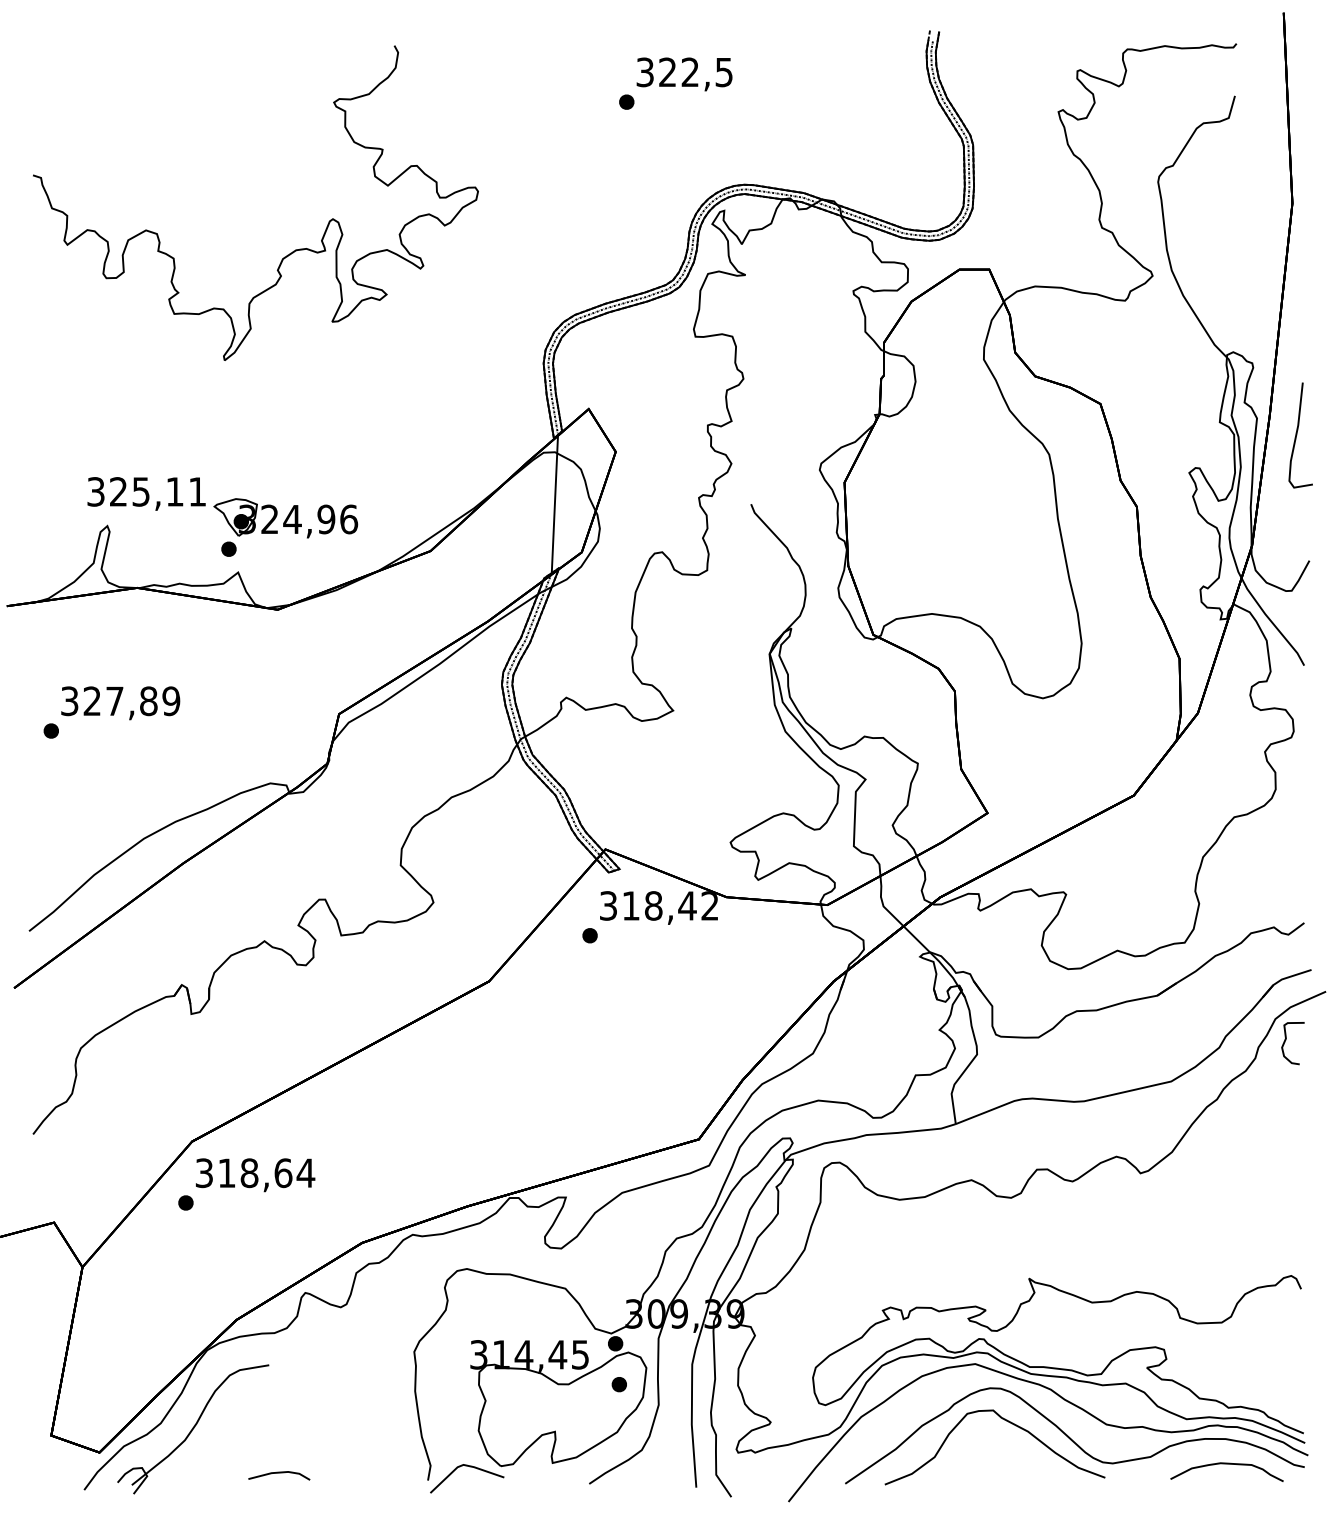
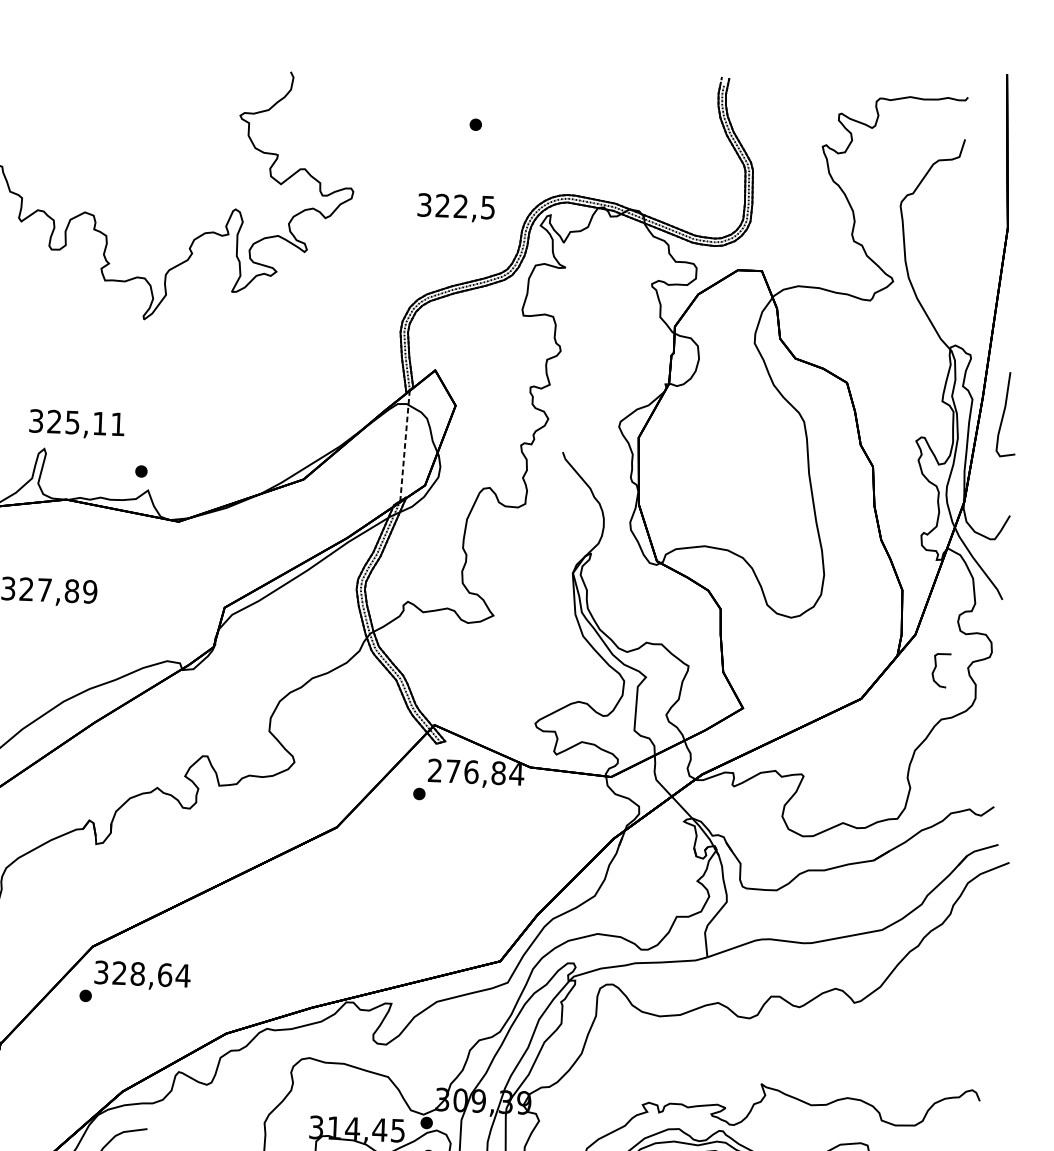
text: (684, 74) -> (456, 208), moved
line: (554, 504) -> (404, 446), solid -> dashed
part: (285, 518) -> (187, 448), removed
text: (659, 905) -> (476, 771), 318,42 -> 276,84
curve: (1286, 1040) -> (936, 667), moved
text: (226, 1172) -> (119, 972), 318,64 -> 328,64

